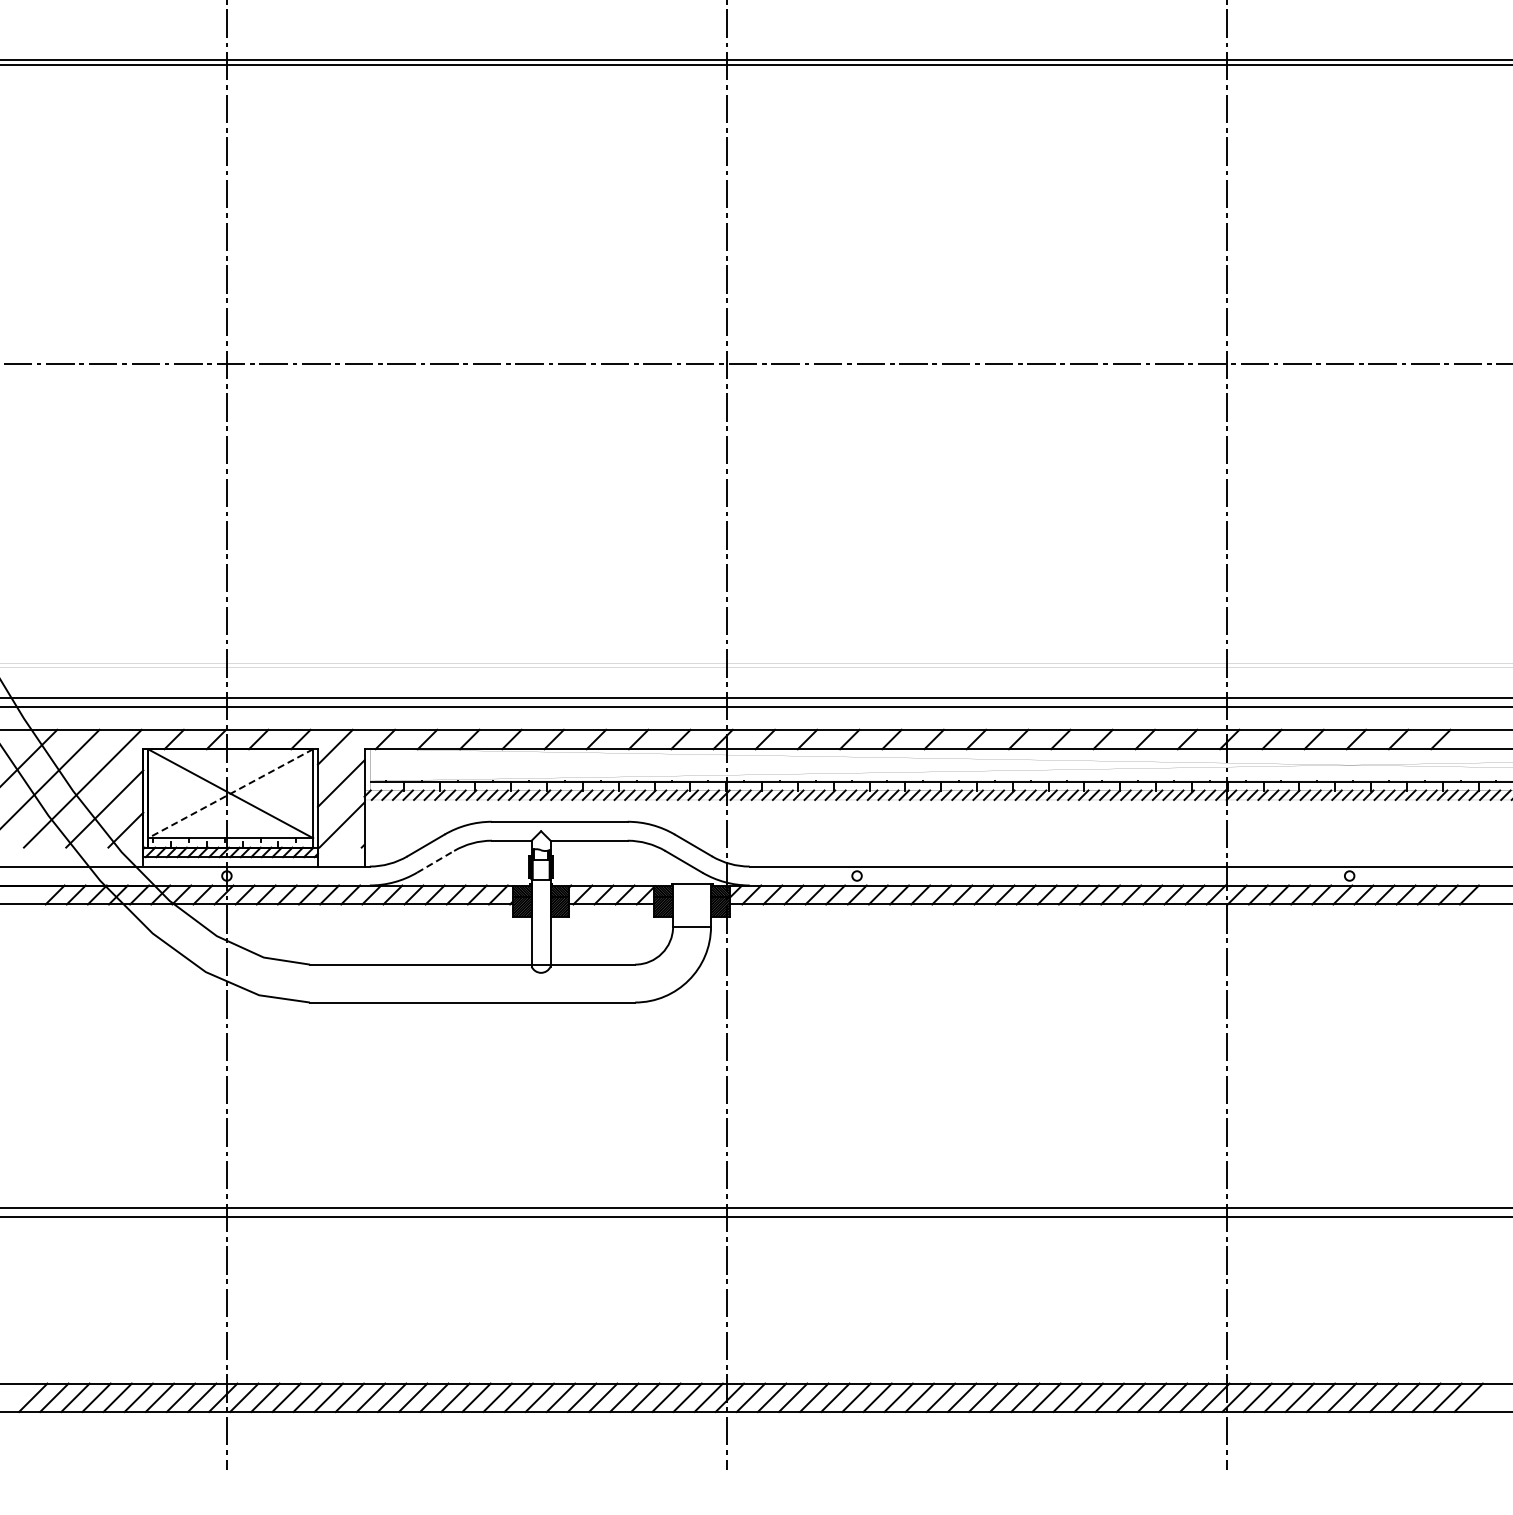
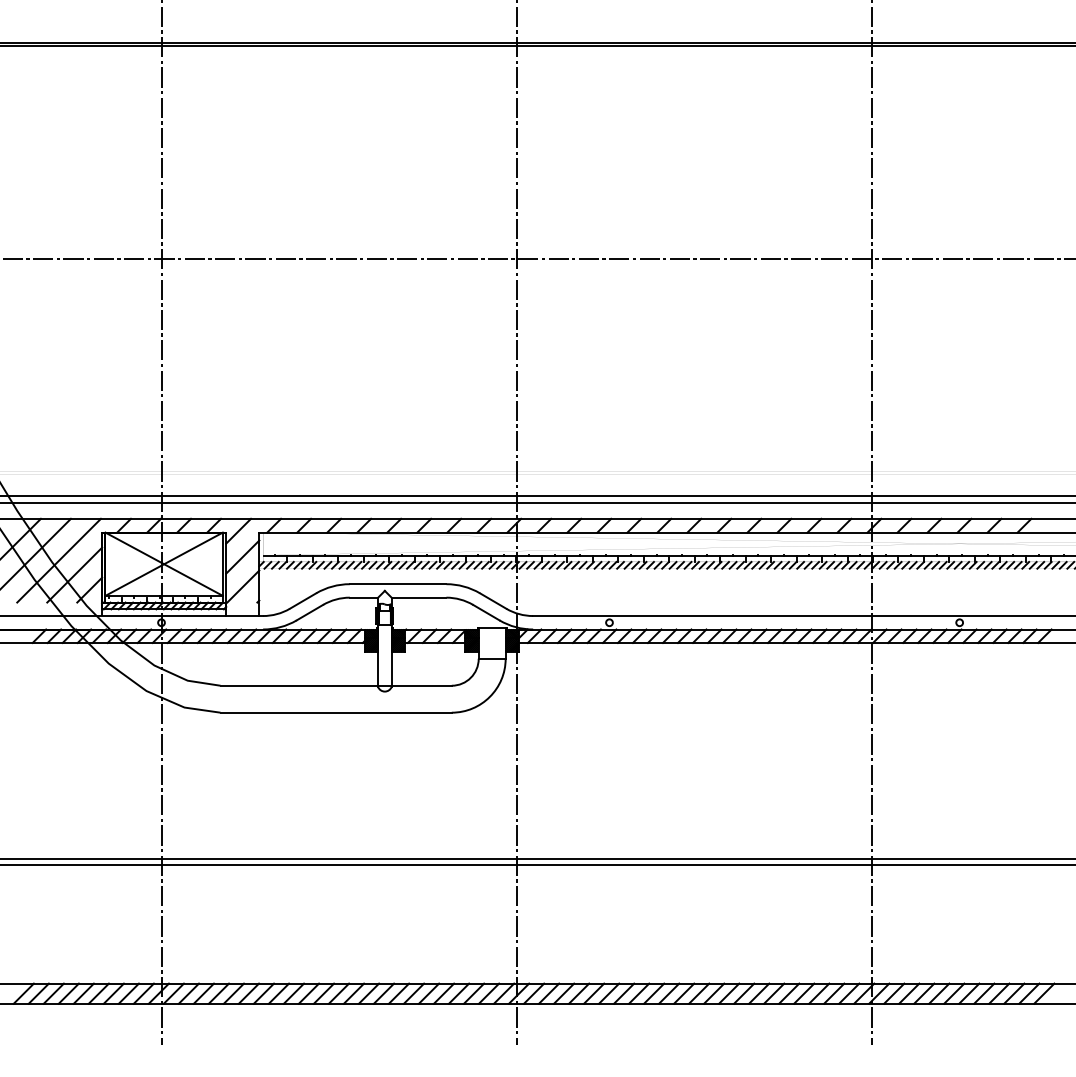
line: (230, 793) -> (164, 564), dashed -> solid
line: (436, 861) -> (310, 612), dashed -> solid

